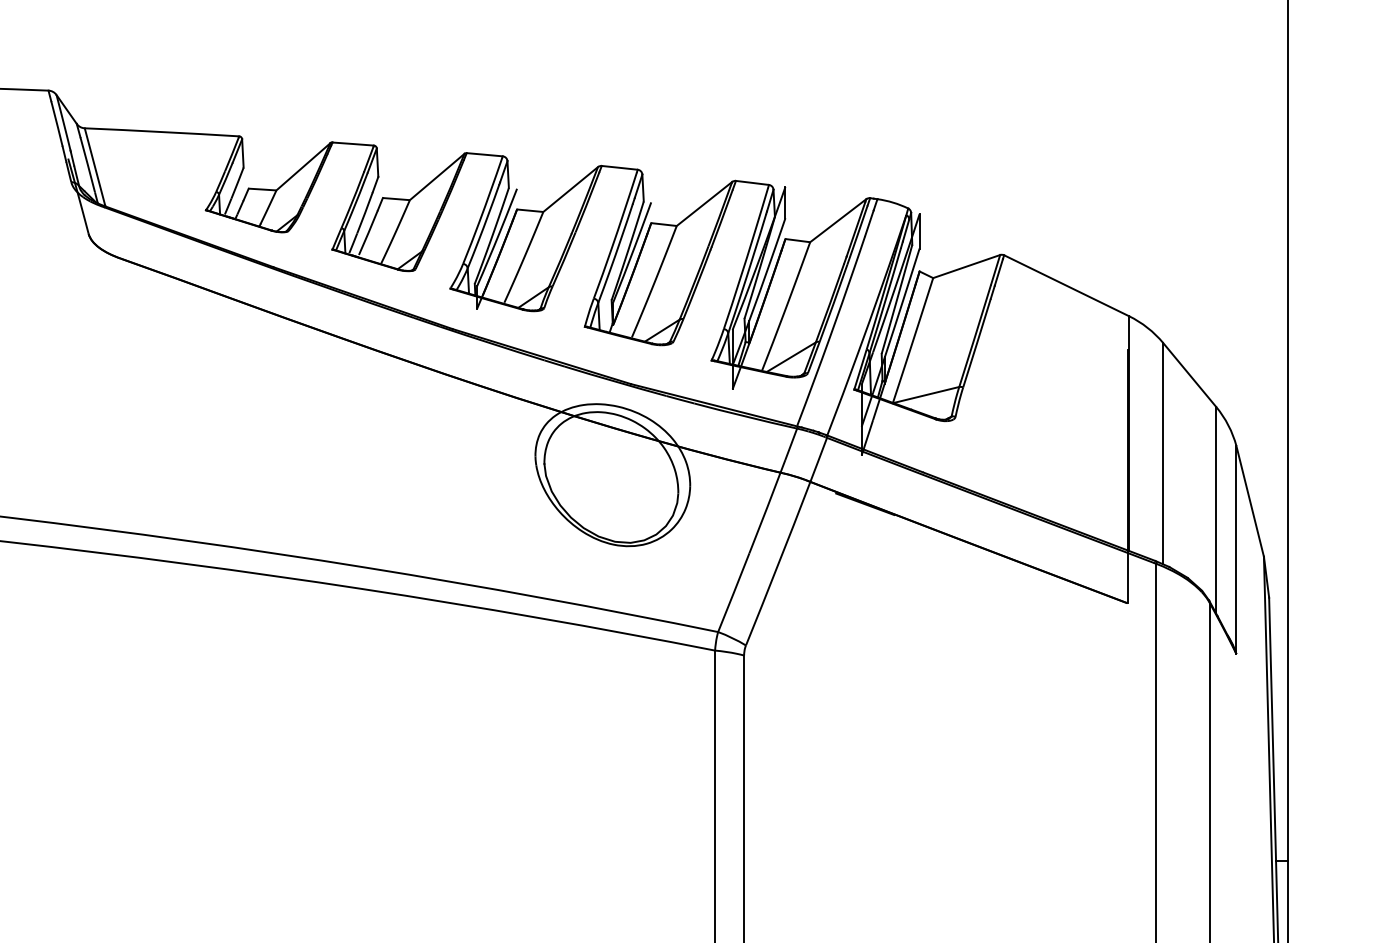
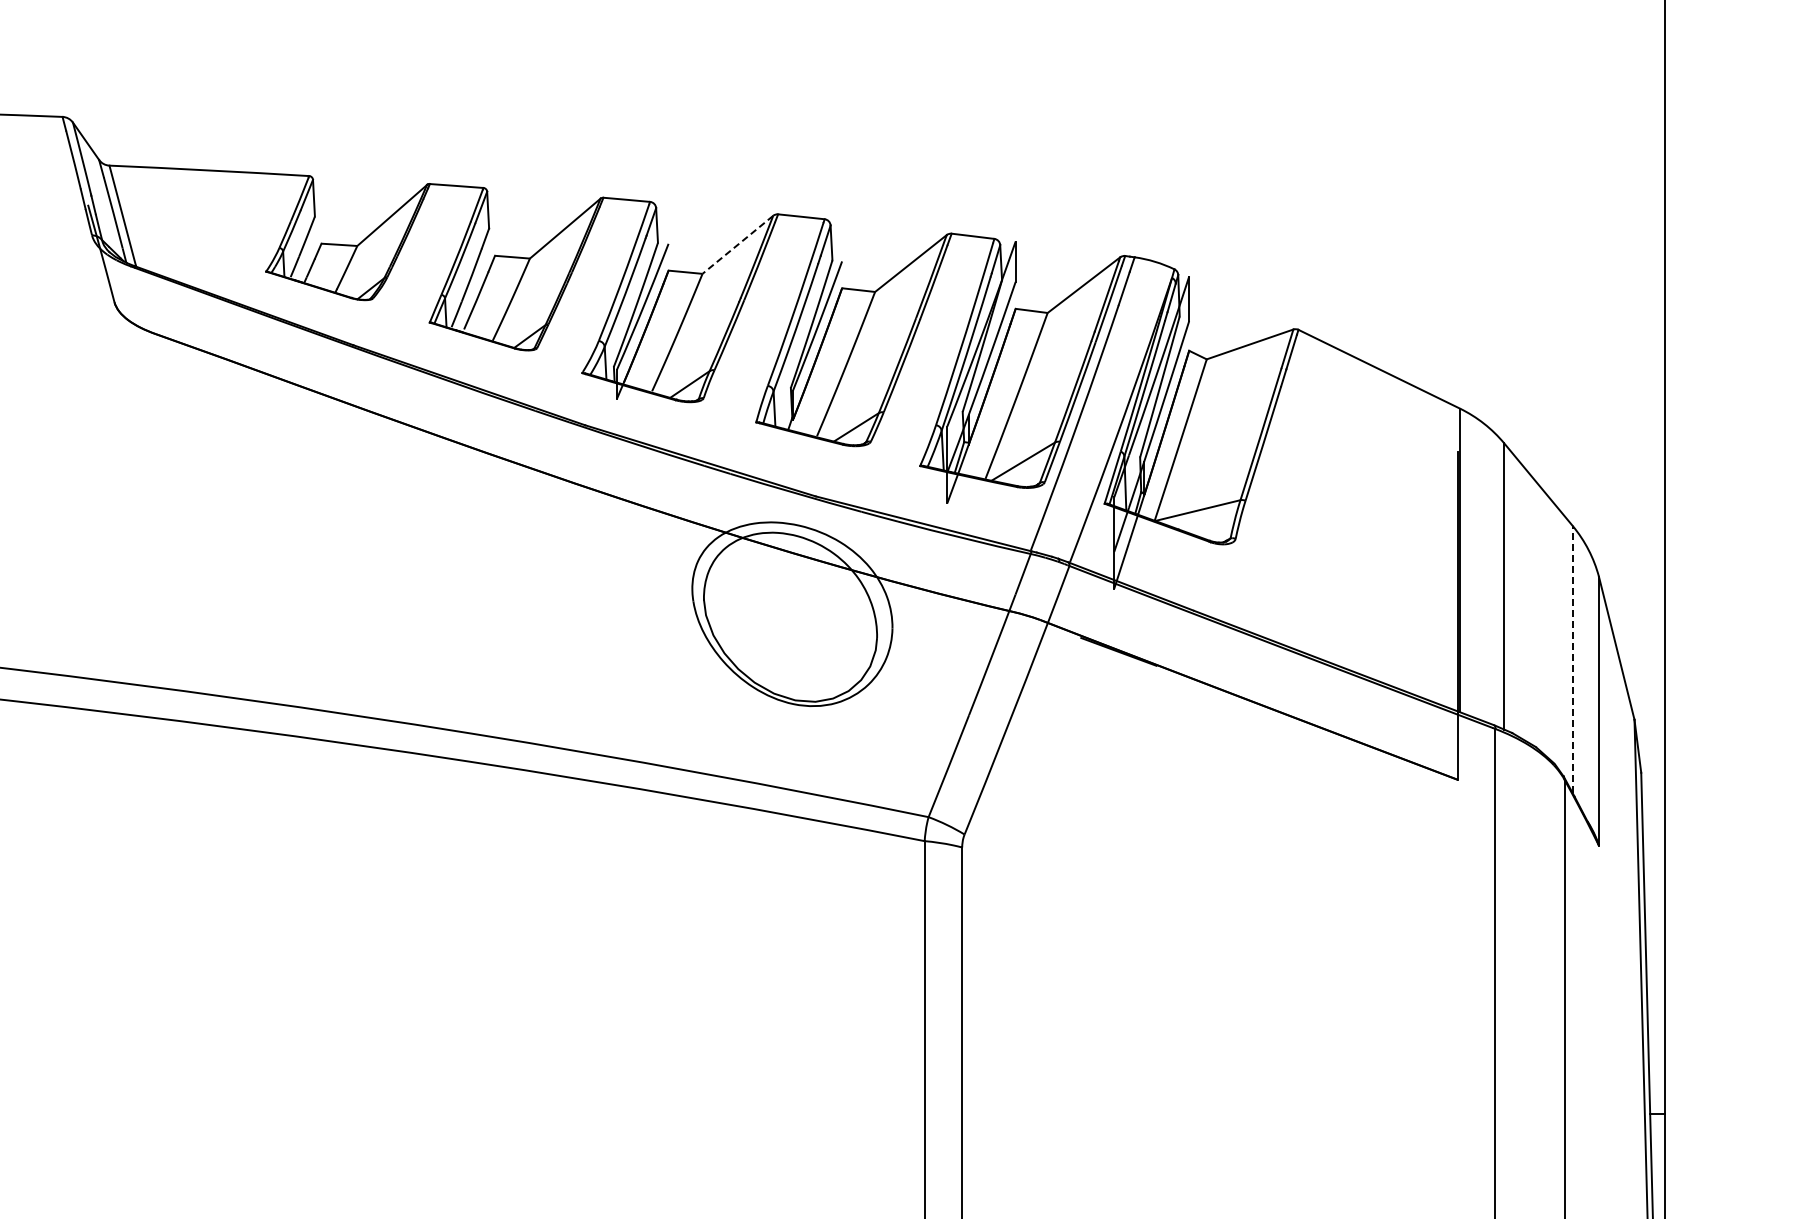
line: (570, 189) -> (737, 244), solid -> dashed
line: (1215, 510) -> (1572, 659), solid -> dashed

